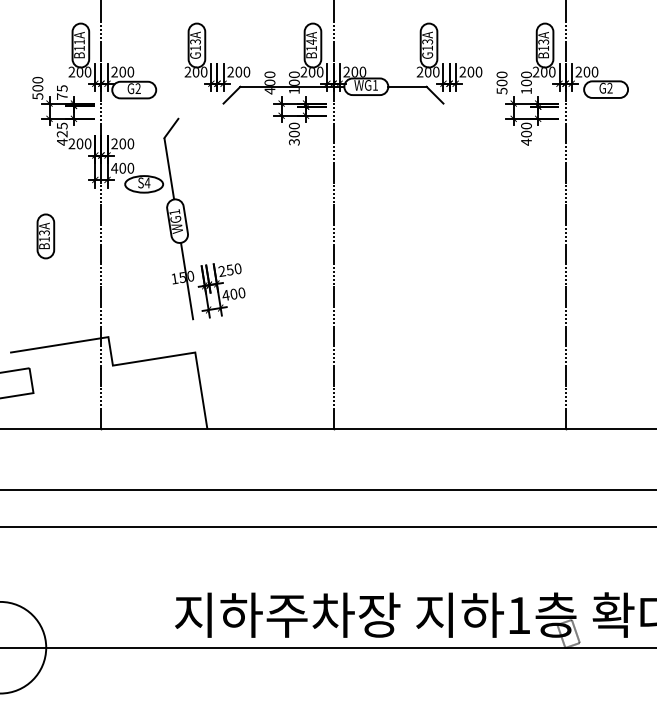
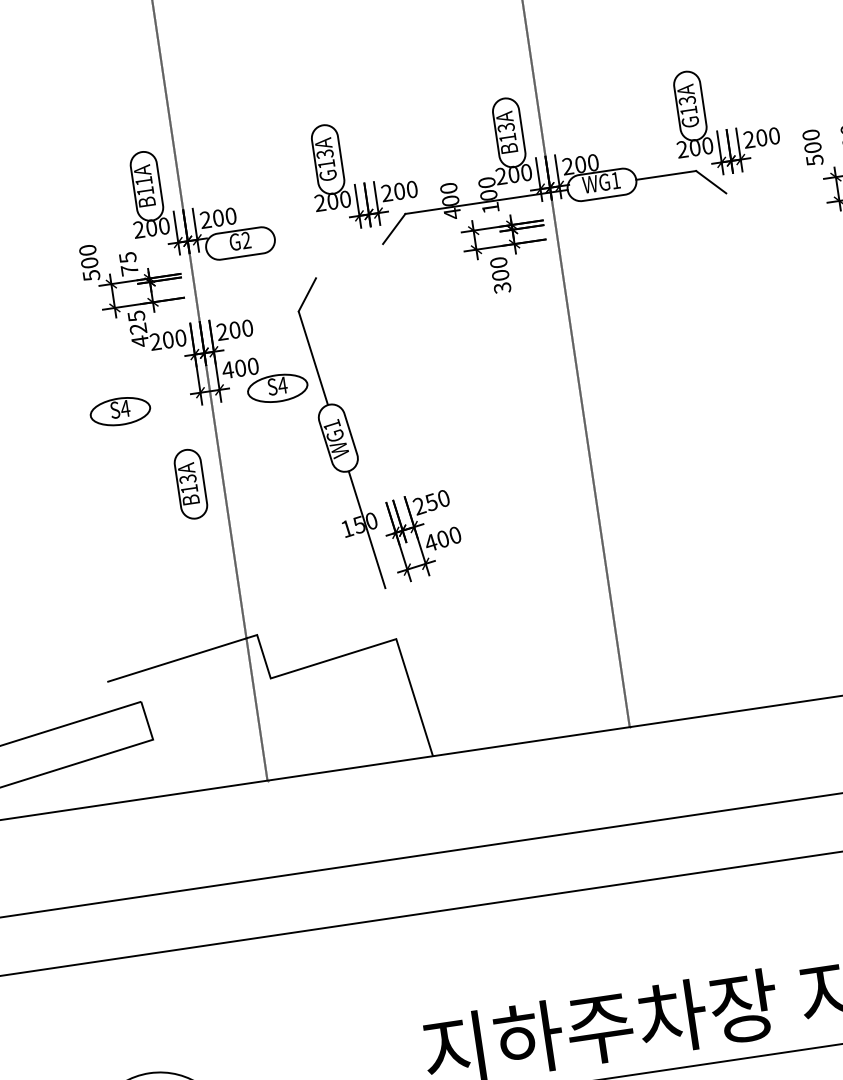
text: (311, 41) -> (505, 126), B14A -> B13A
part: (43, 184) -> (120, 411), added
part: (45, 236) -> (190, 484), moved

